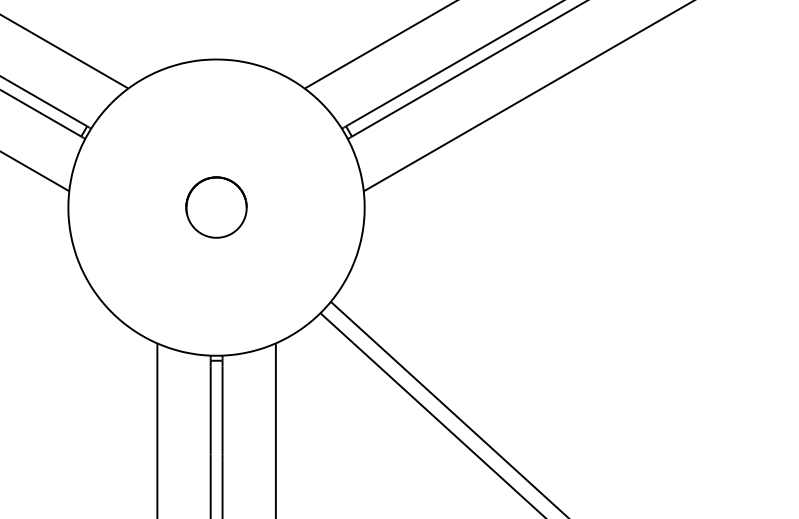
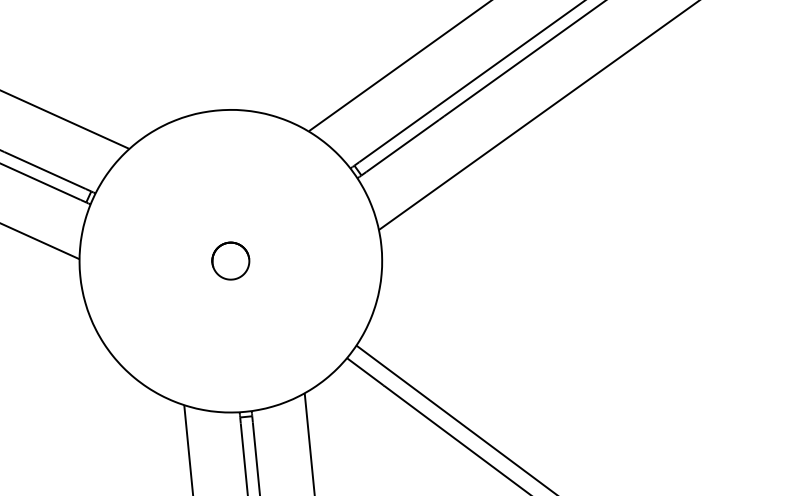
part: (216, 207) -> (230, 261), size x0.6

